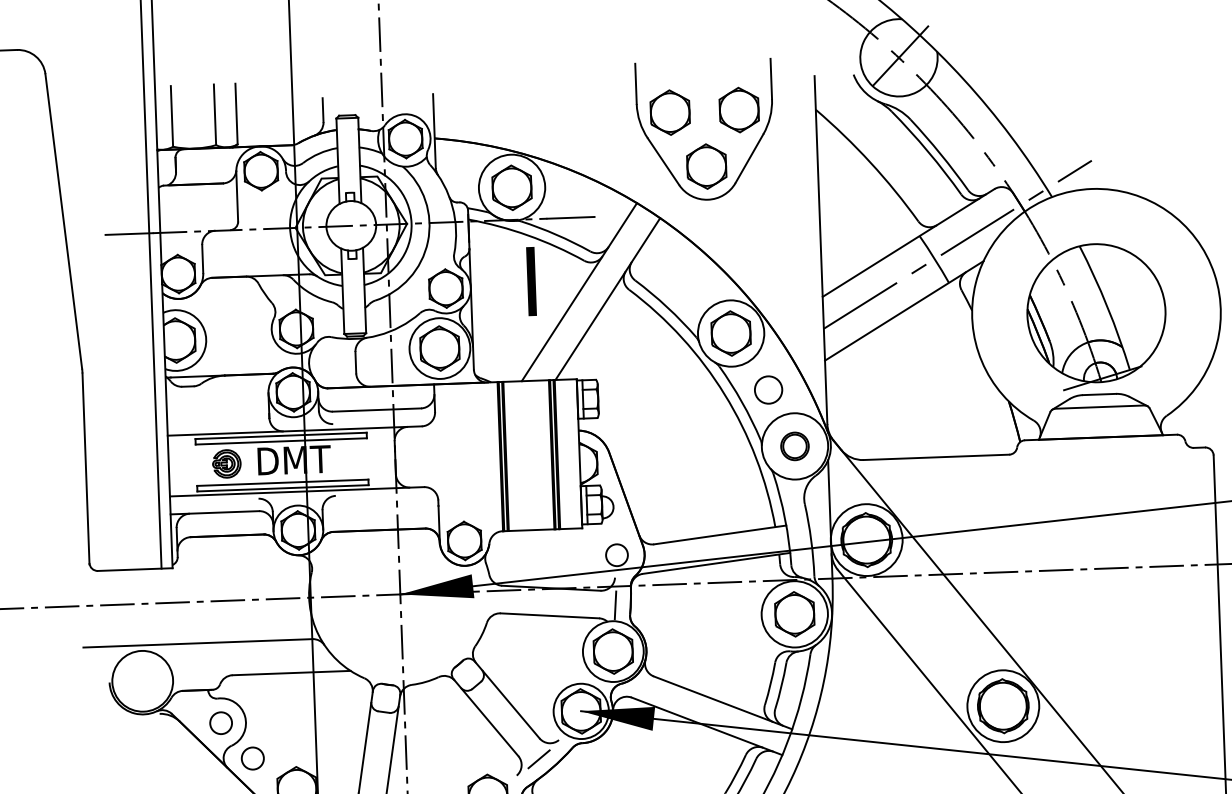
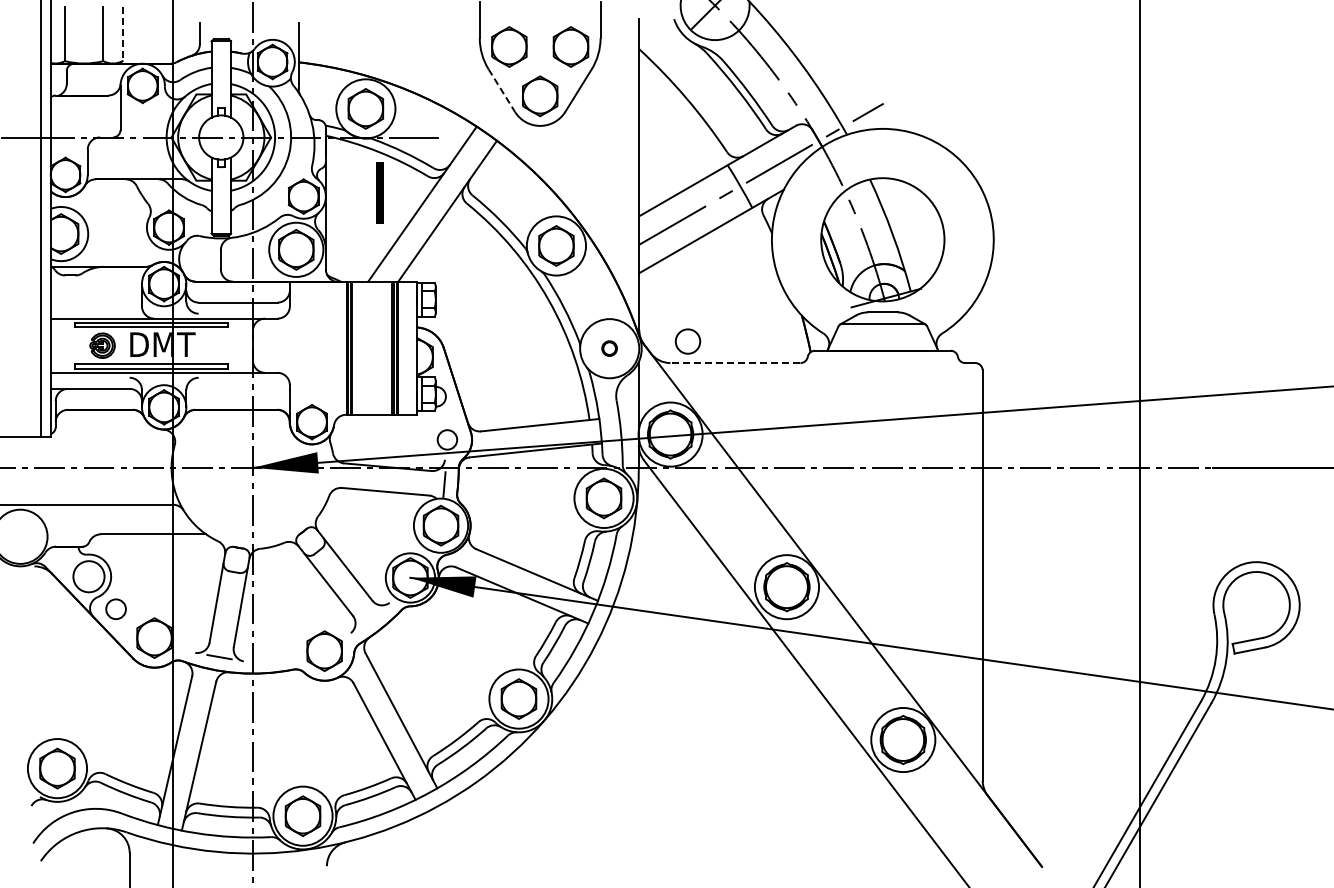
line: (236, 114) -> (122, 34), solid -> dashed
line: (664, 162) -> (502, 91), solid -> dashed
circle: (768, 389) -> (687, 341), moved
part: (794, 446) -> (609, 348), size x0.6
line: (935, 457) -> (734, 363), solid -> dashed
circle: (220, 722) -> (88, 576), size x1.6
line: (539, 758) -> (371, 618), removed

